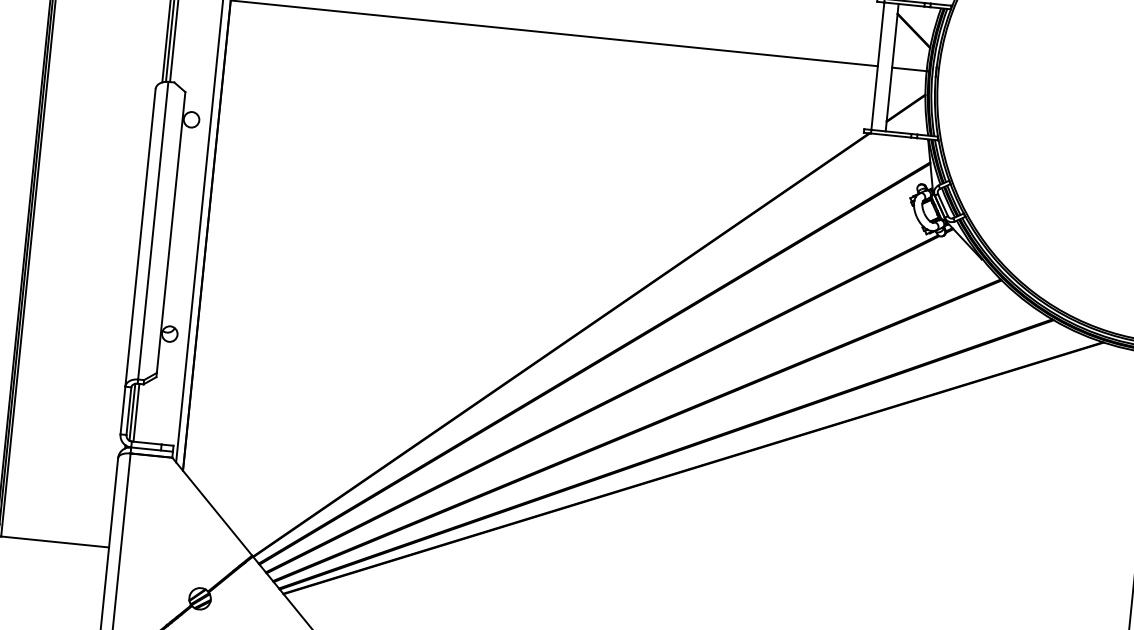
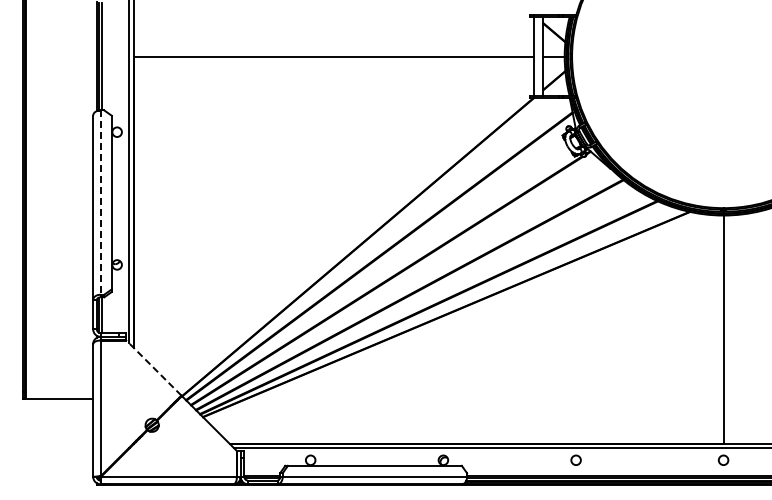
line: (152, 232) -> (100, 203), solid -> dashed
line: (211, 507) -> (153, 368), solid -> dashed

